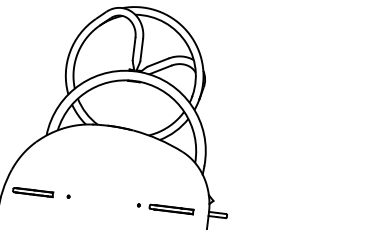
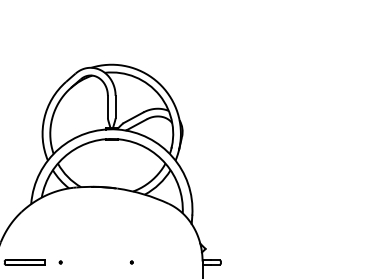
part: (171, 209) -> (164, 262), removed

